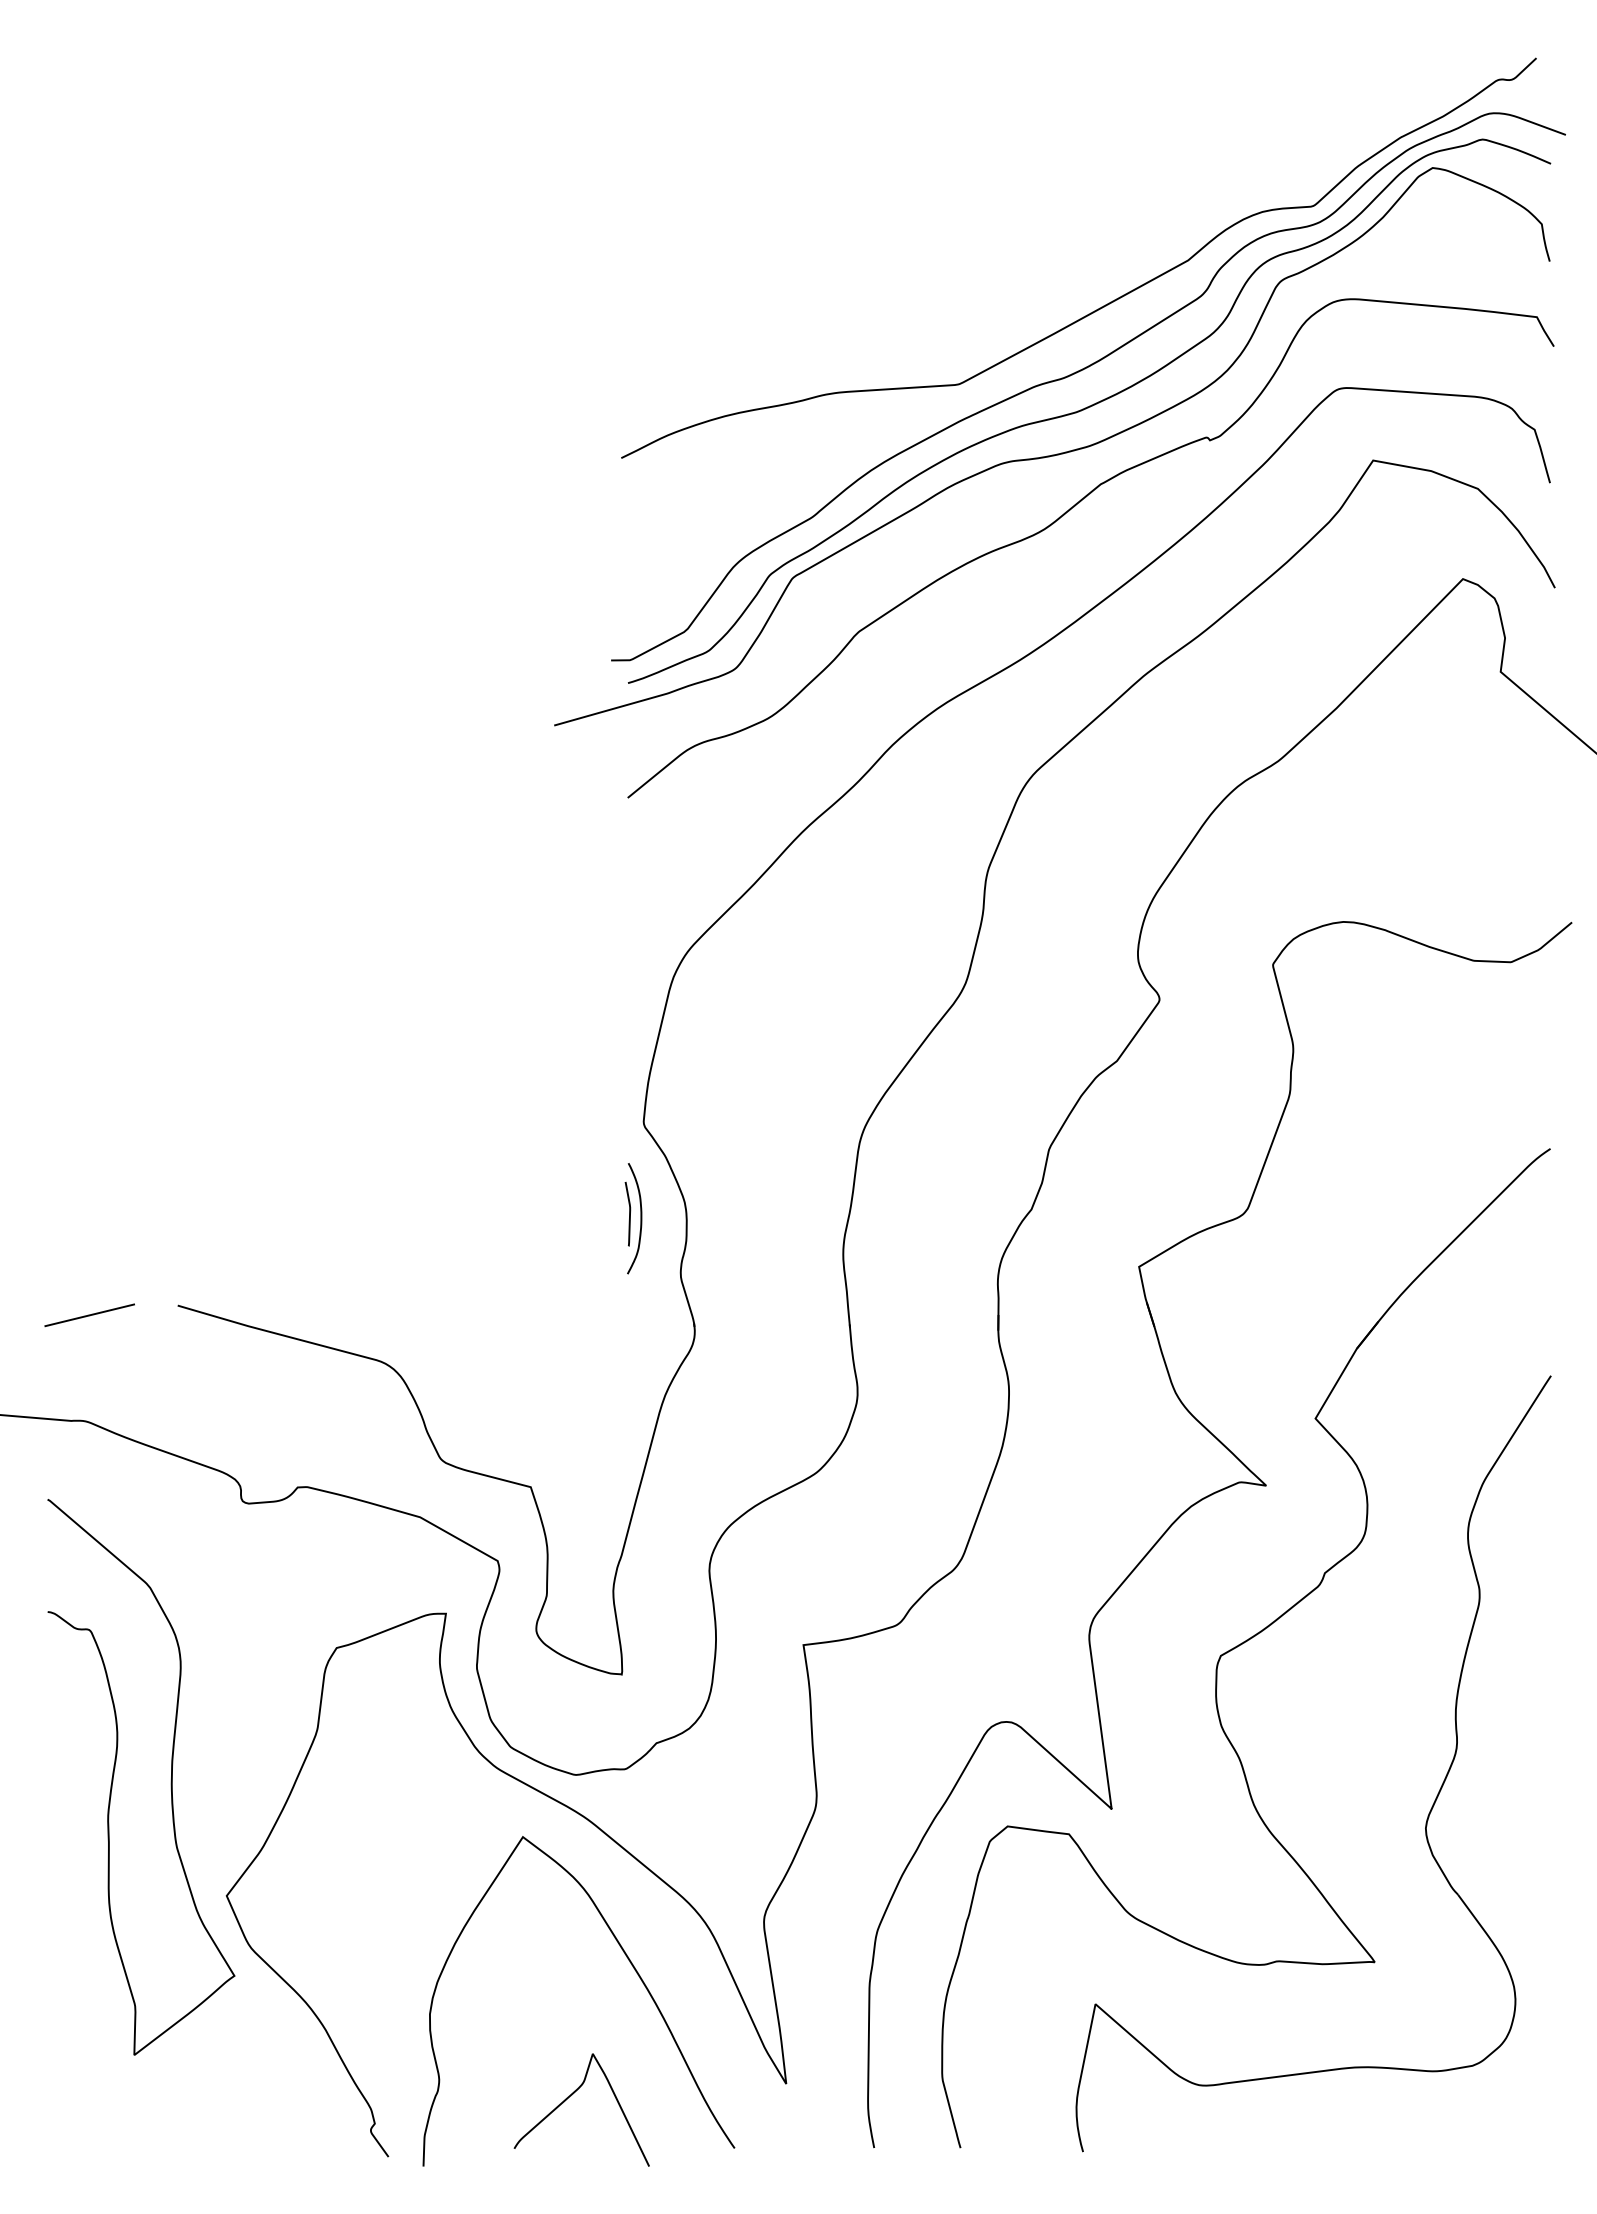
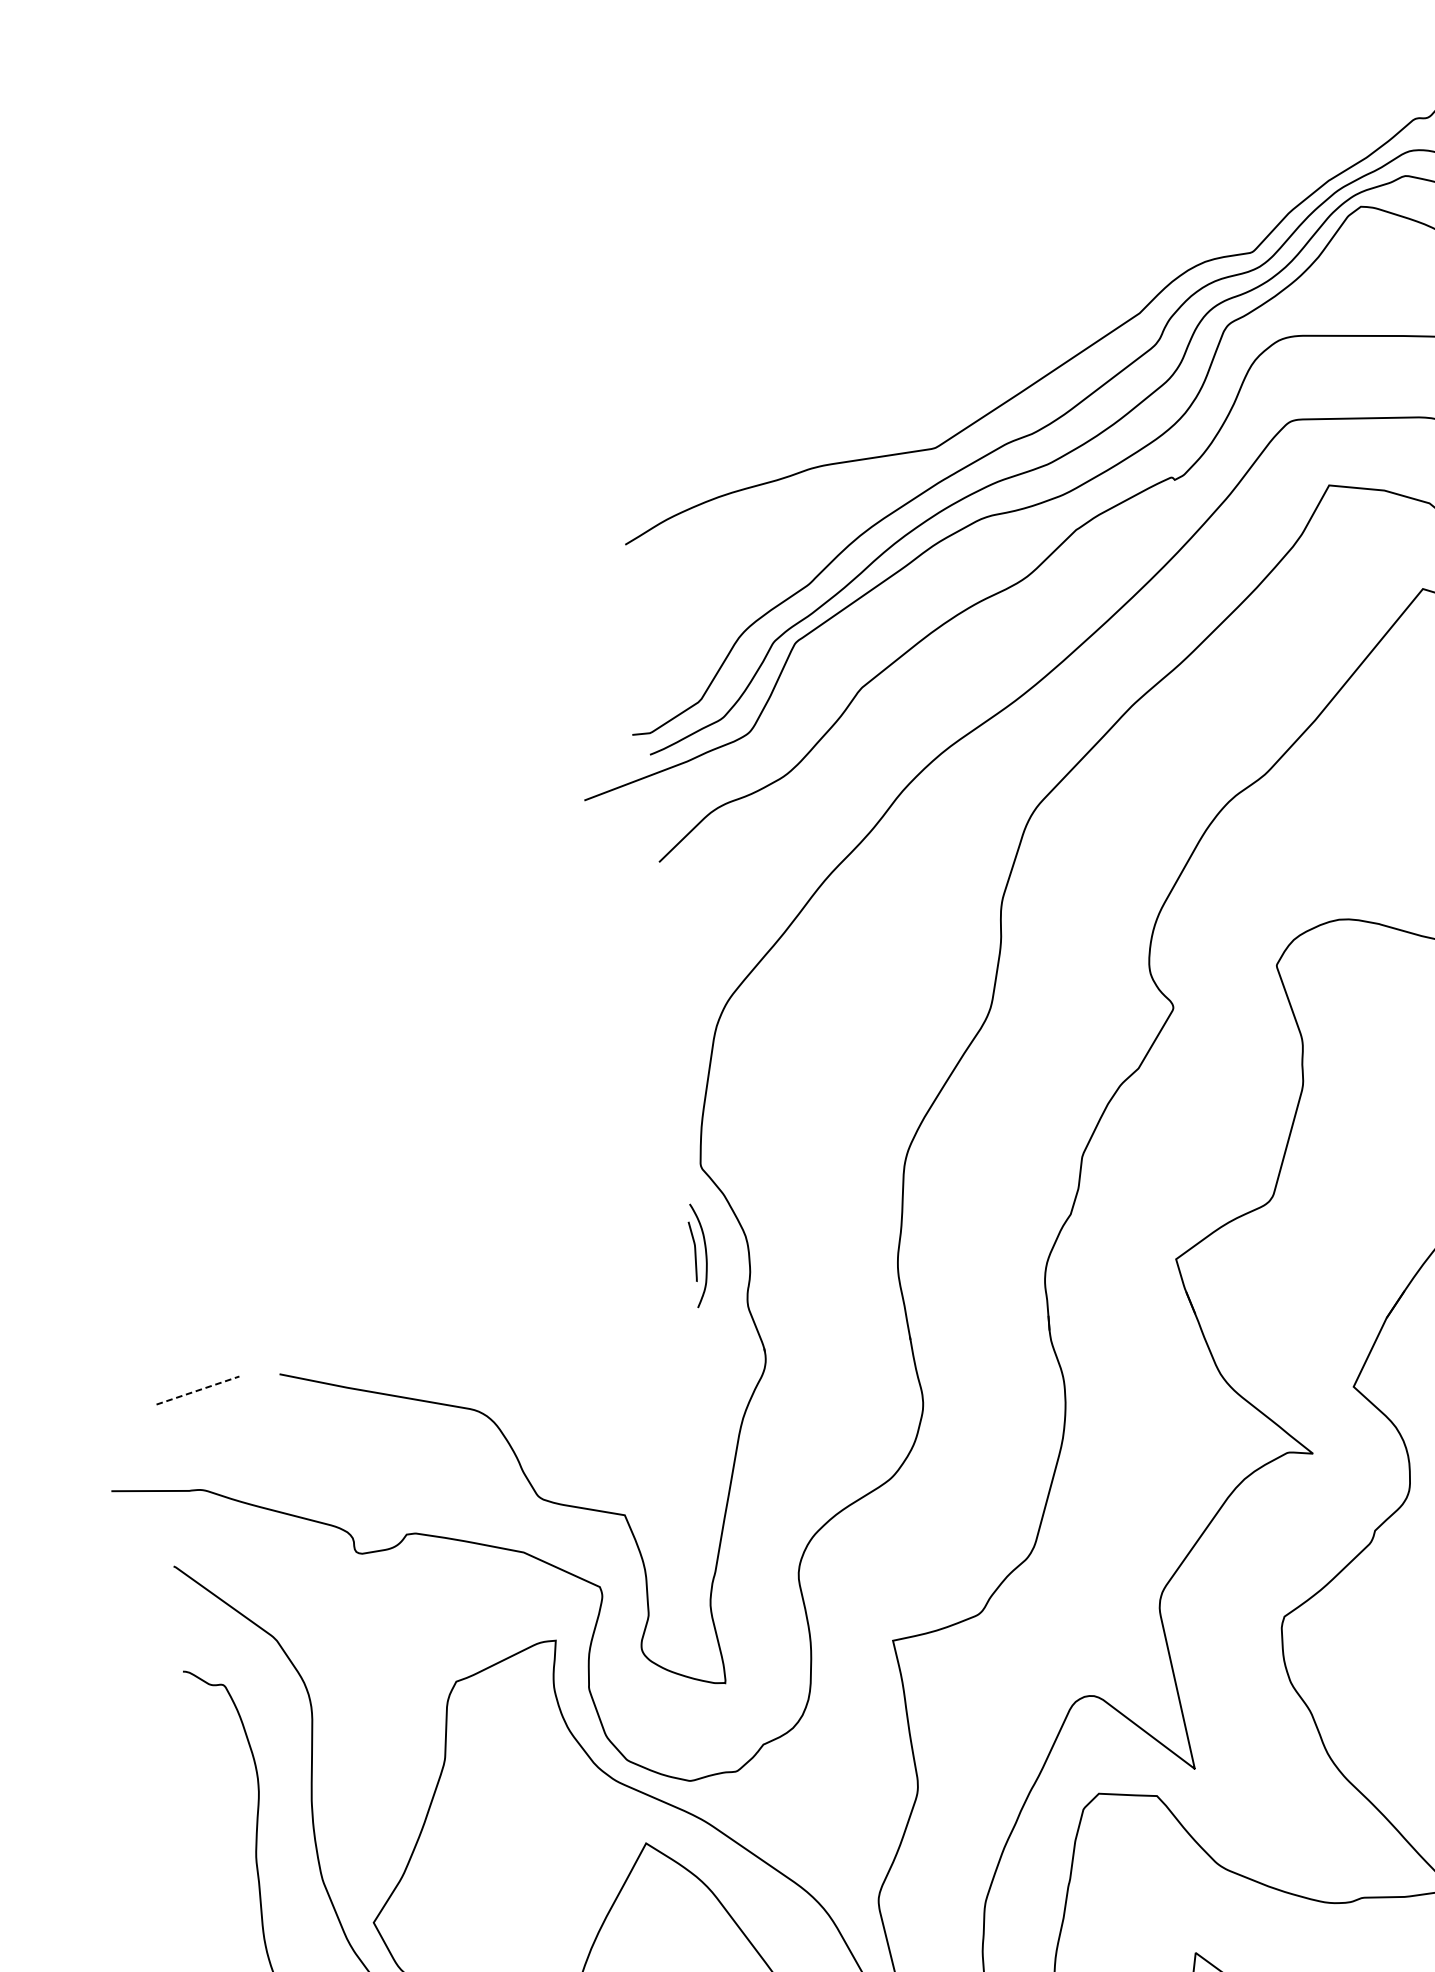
line: (89, 1315) -> (197, 1390), solid -> dashed

